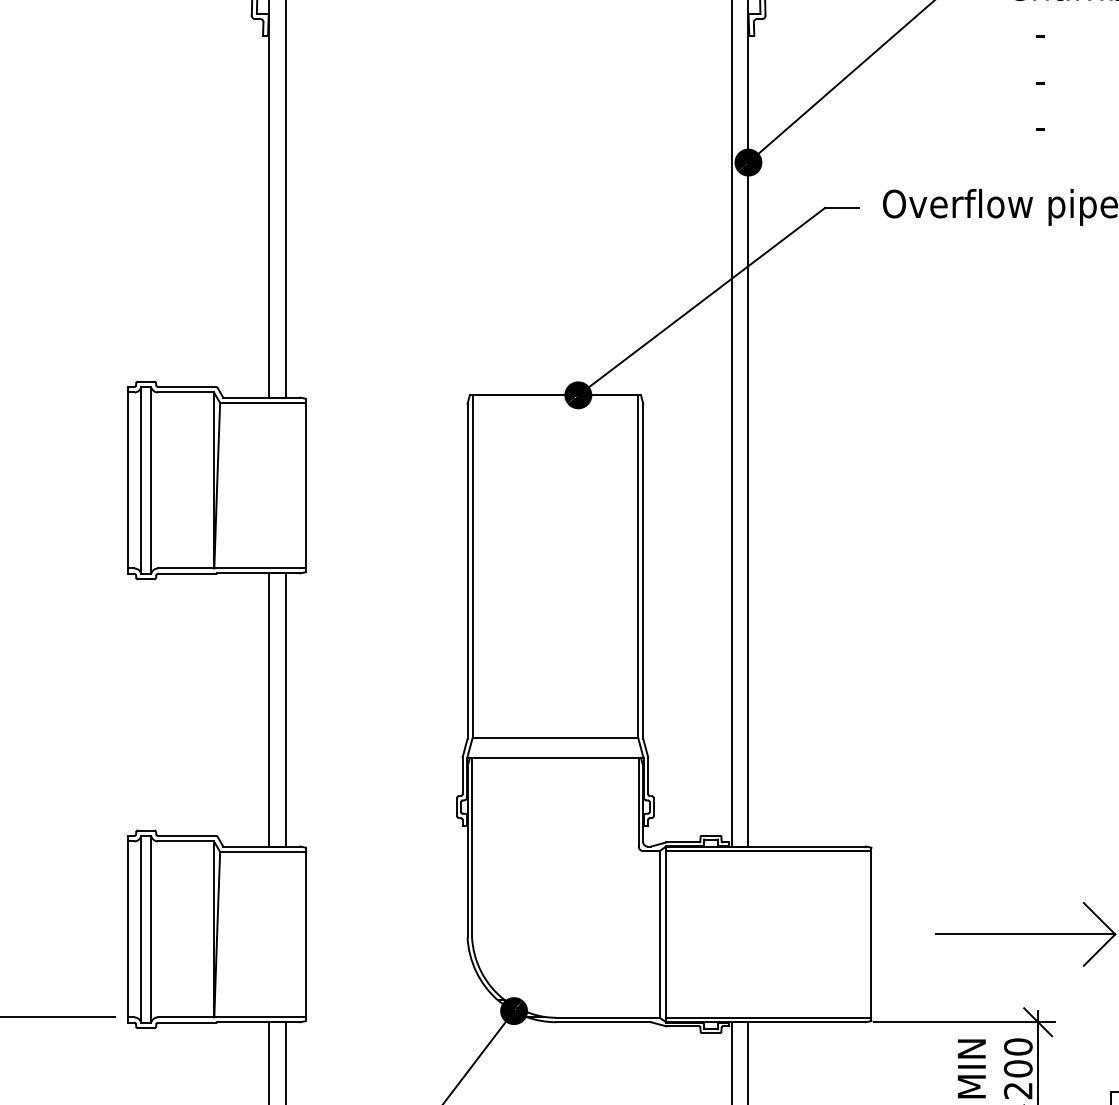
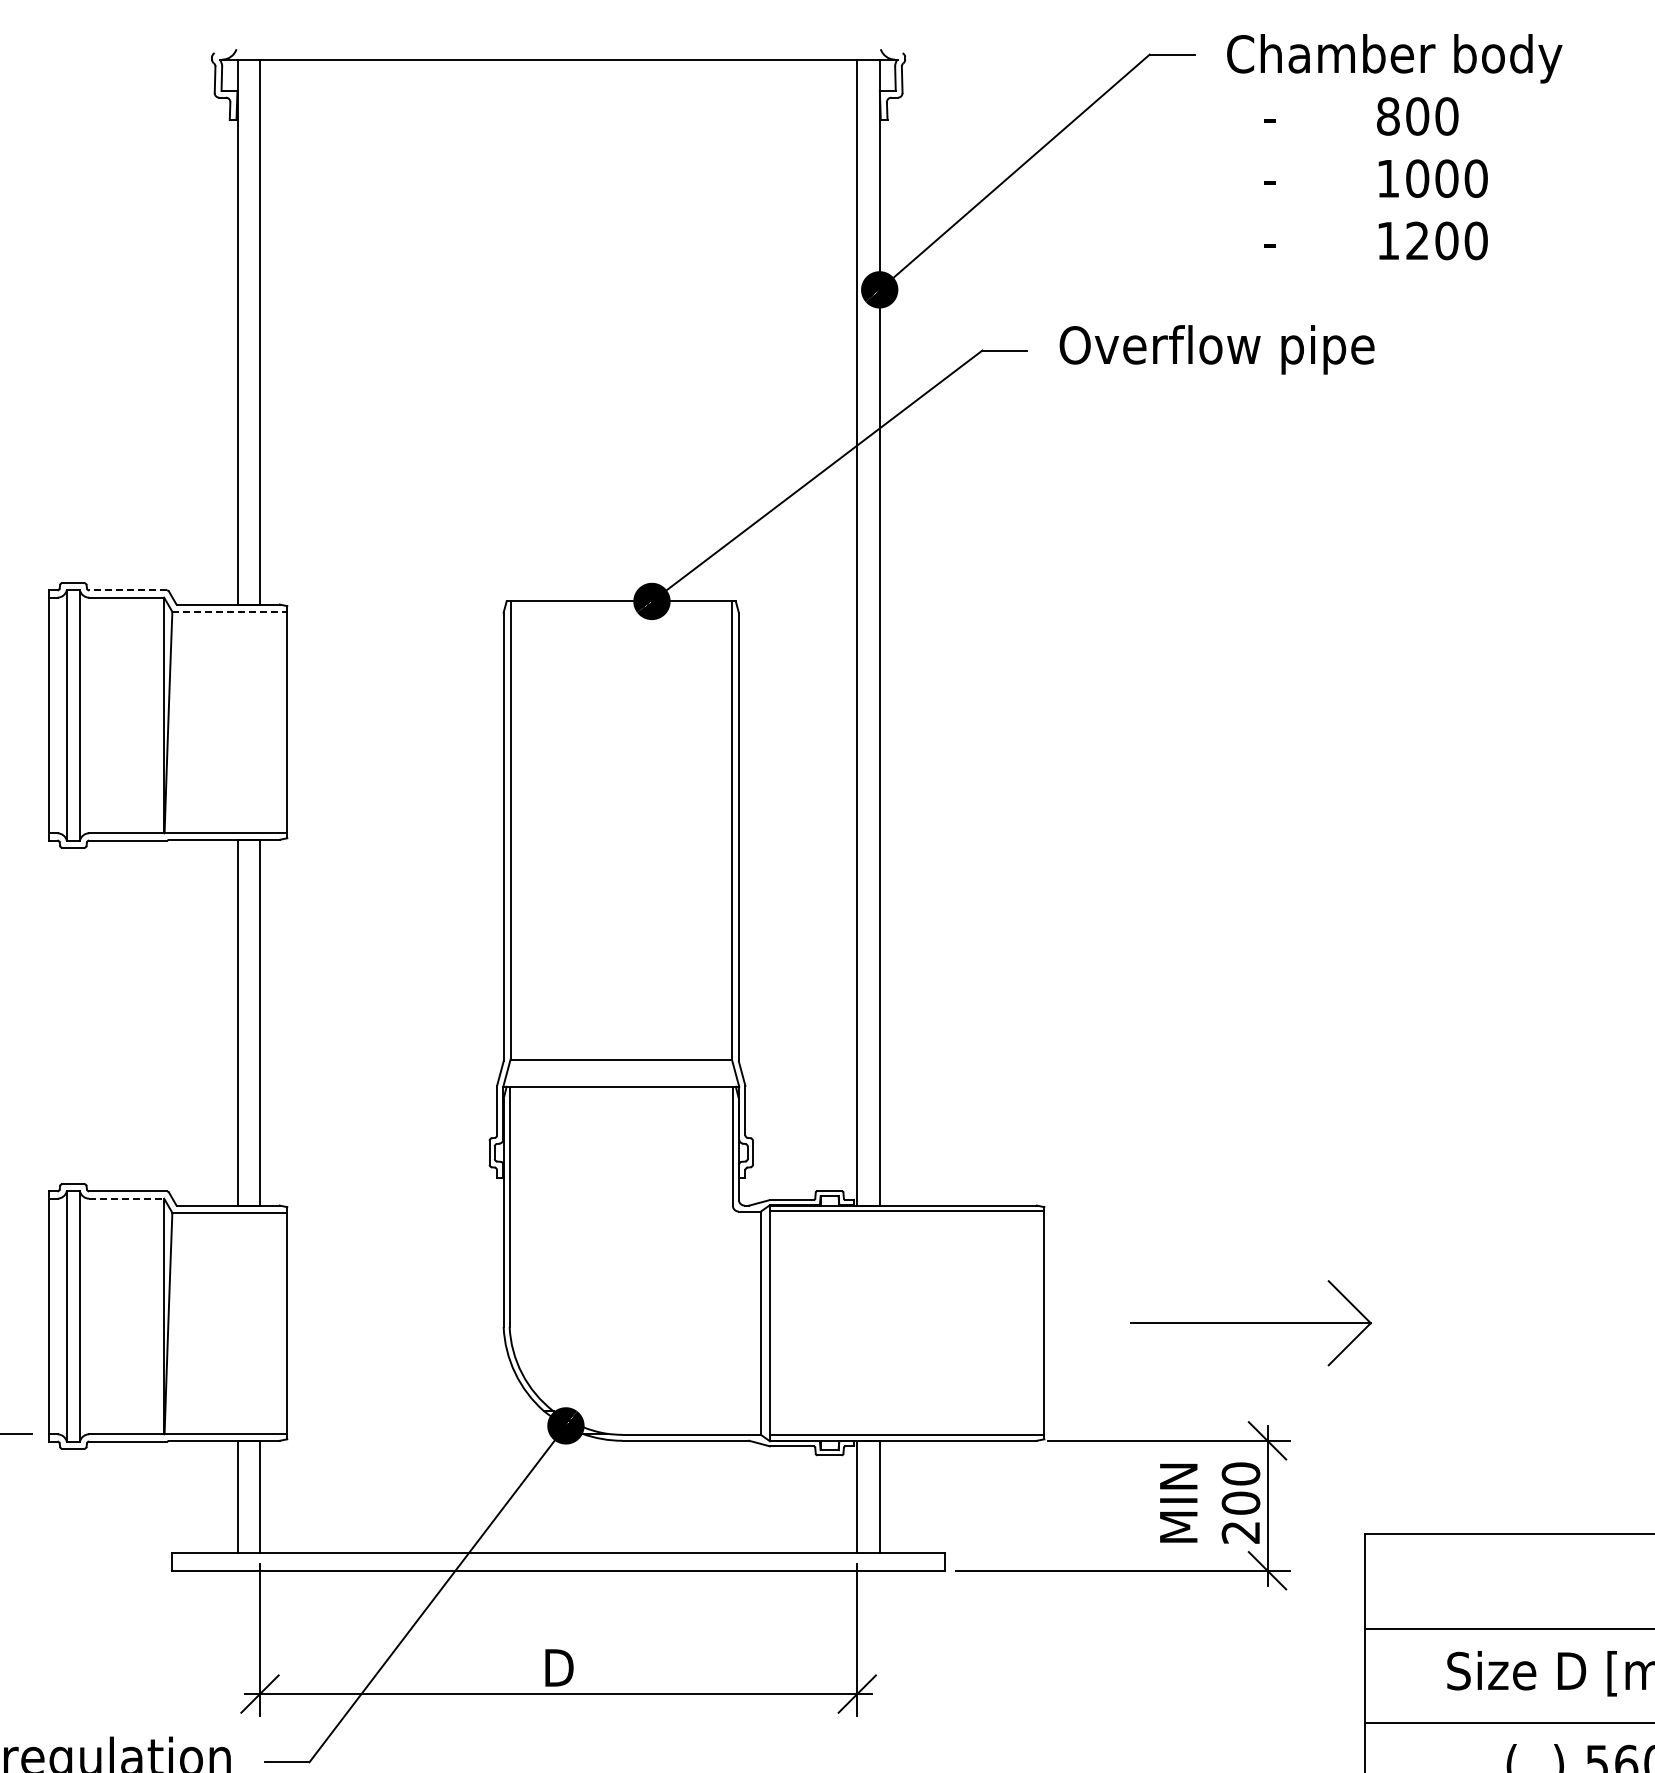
line: (187, 387) -> (128, 590), solid -> dashed
line: (263, 402) -> (230, 611), solid -> dashed
line: (186, 841) -> (127, 1198), solid -> dashed

